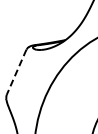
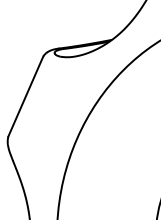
line: (16, 72) -> (25, 96), dashed -> solid

